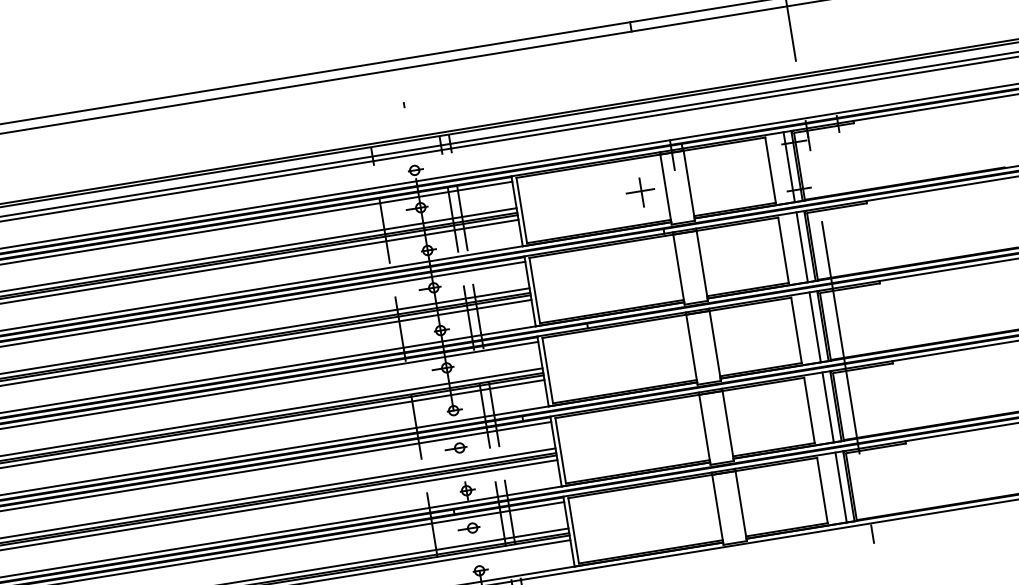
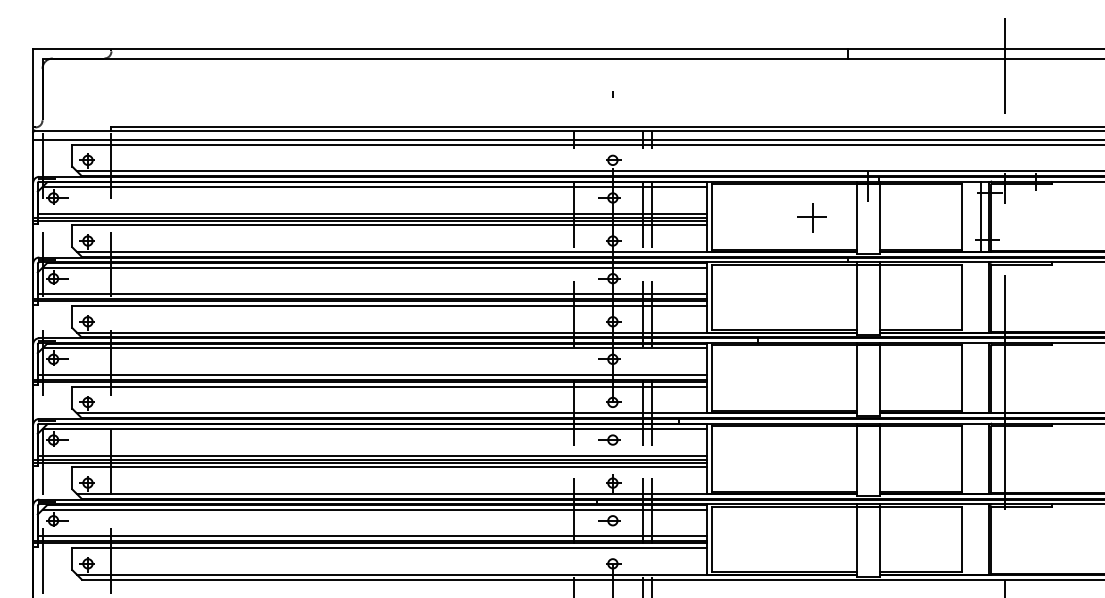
part: (639, 192) -> (811, 217), moved
line: (802, 247) -> (981, 297), removed
line: (815, 326) -> (981, 377), removed
line: (828, 407) -> (981, 458), removed
line: (841, 487) -> (981, 539), removed

